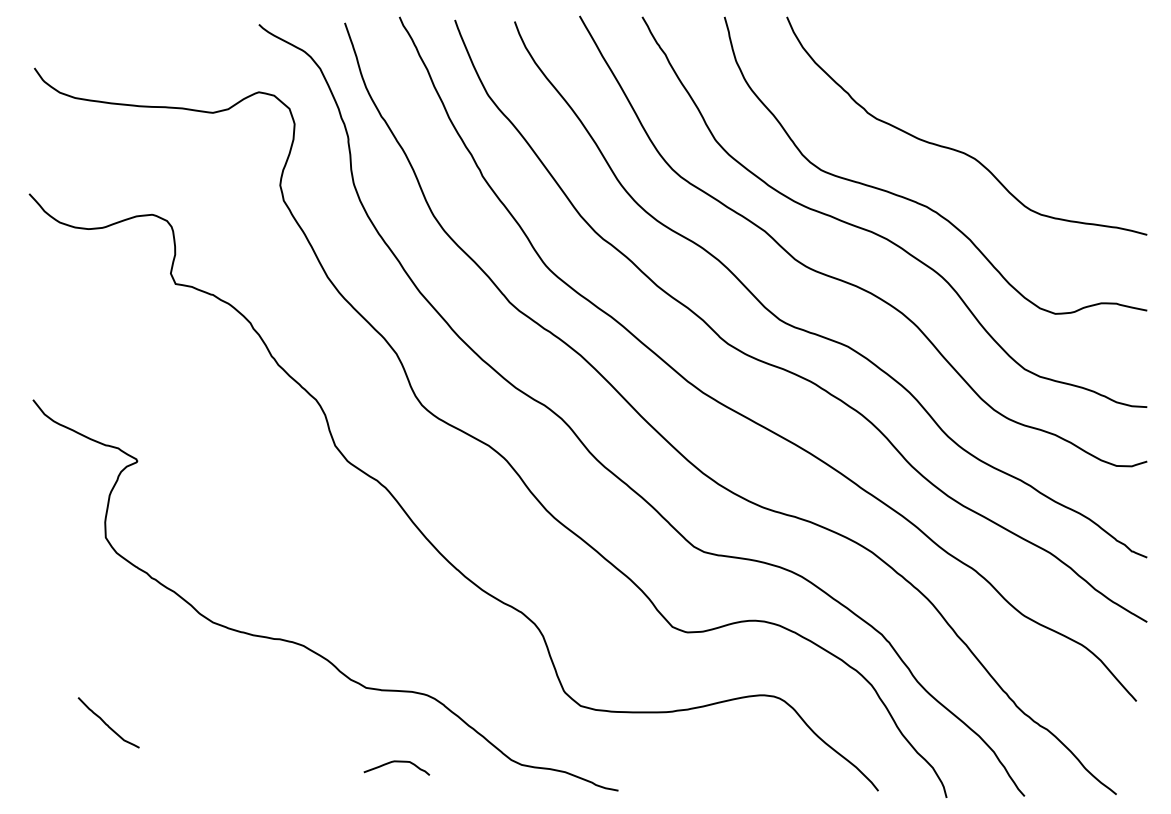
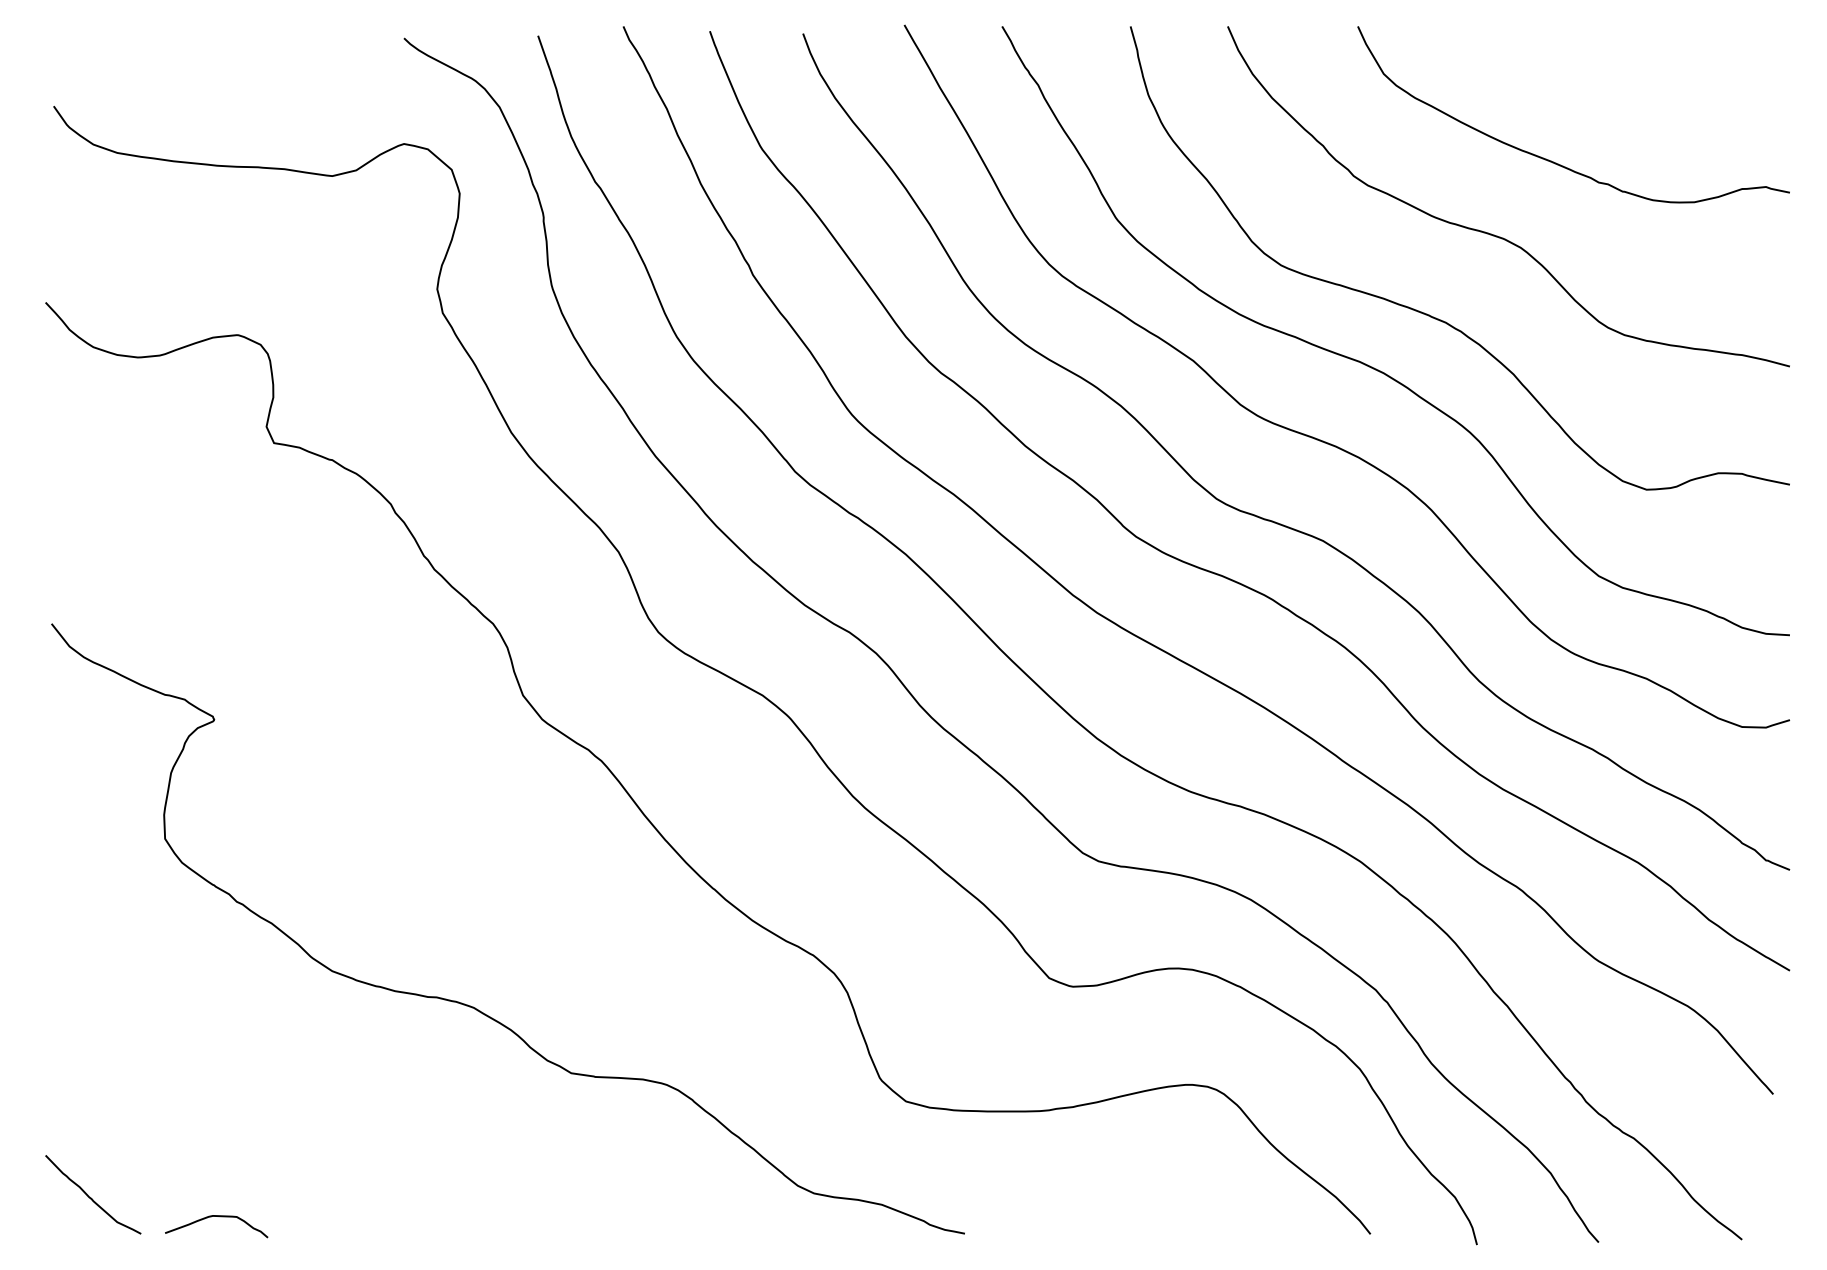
curve: (994, 102) -> (1551, 159), added
curve: (108, 724) -> (92, 1197), moved
curve: (396, 762) -> (216, 1217), moved

